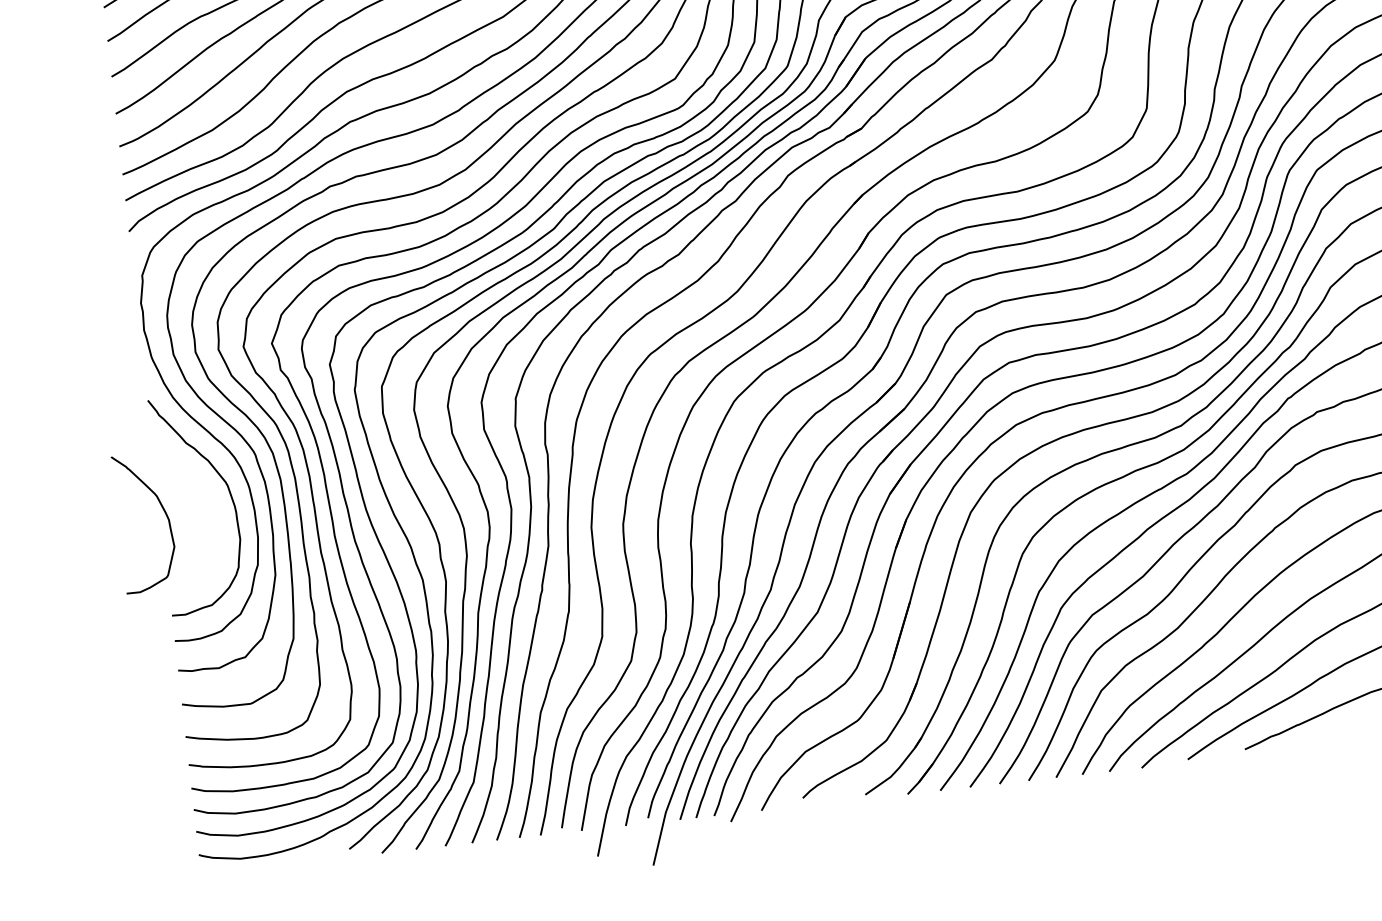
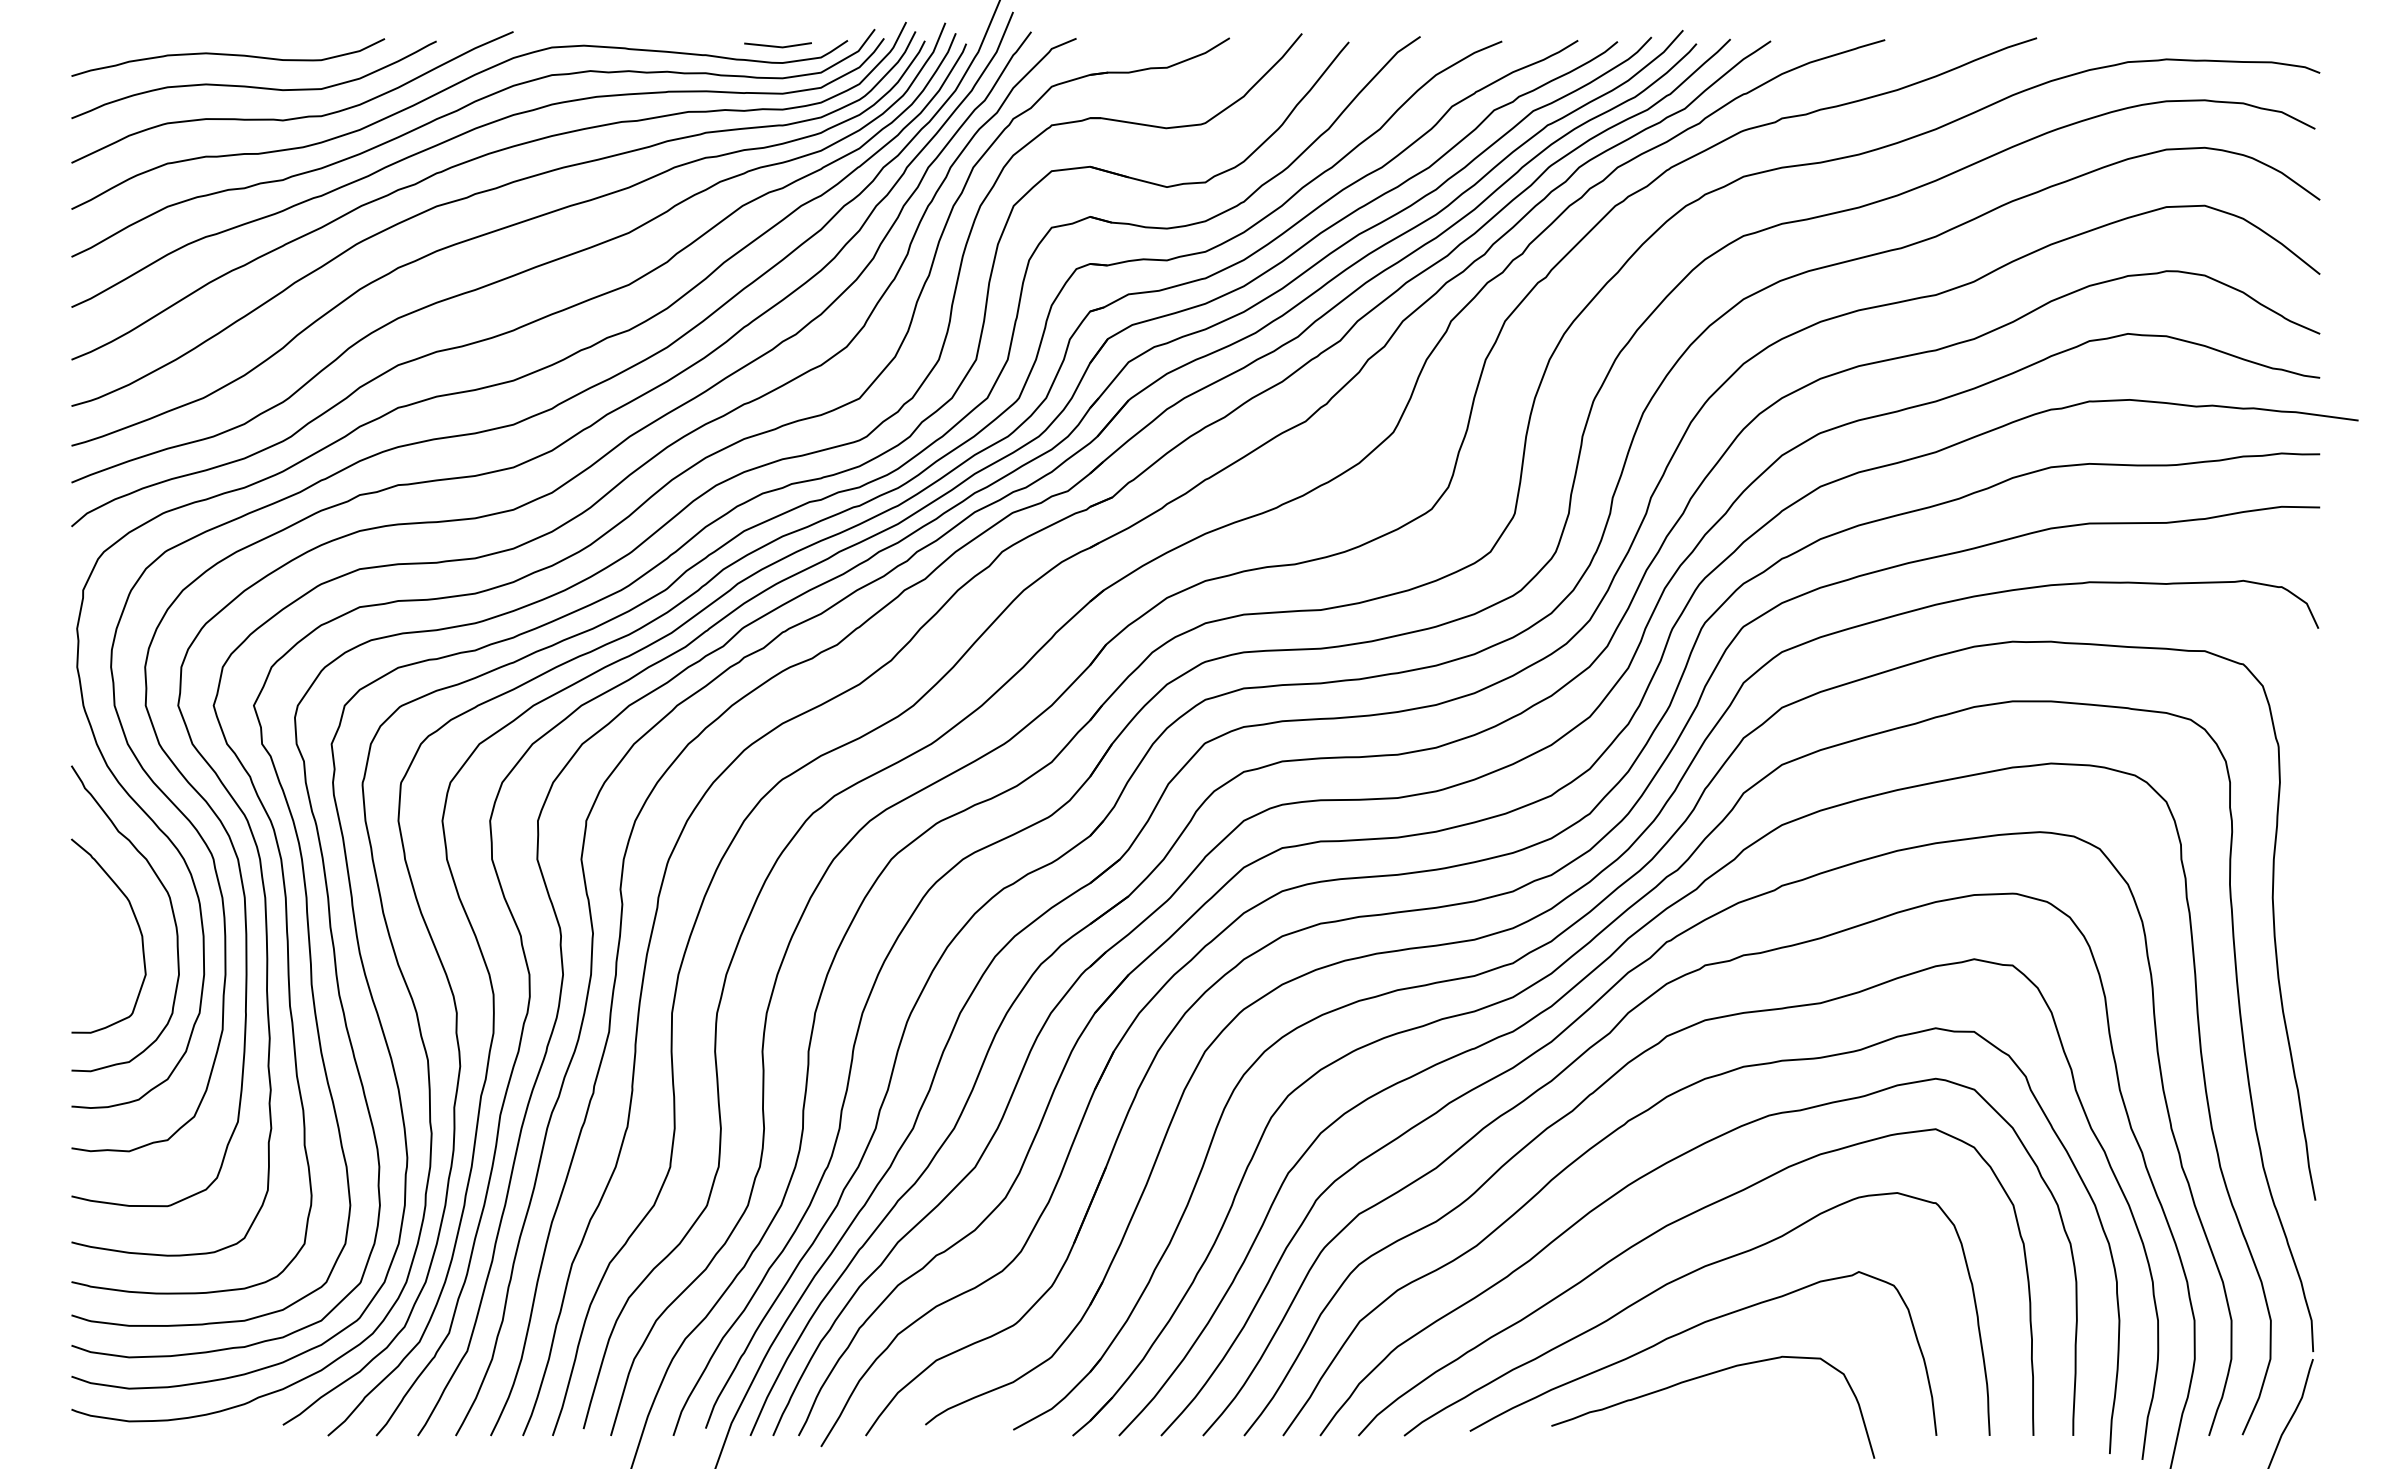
curve: (164, 512) -> (137, 925), moved

